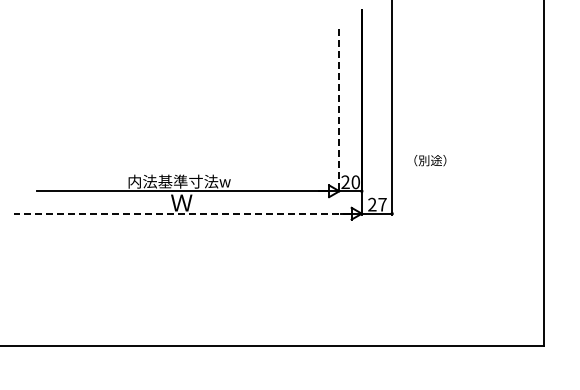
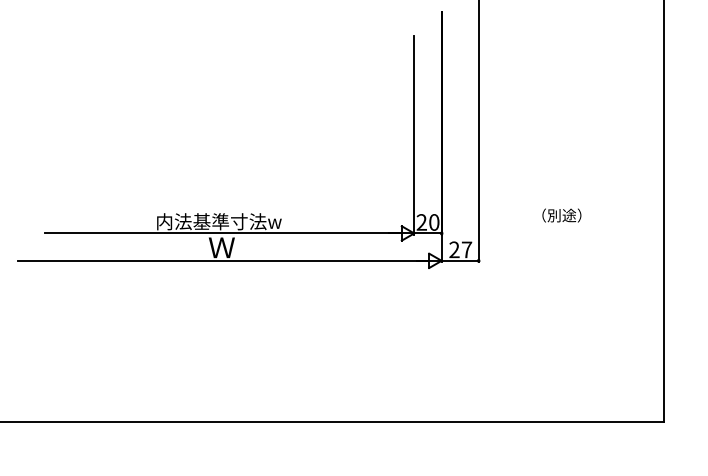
line: (339, 110) -> (414, 134), dashed -> solid
text: (430, 160) -> (562, 215), moved
line: (182, 213) -> (222, 260), dashed -> solid

